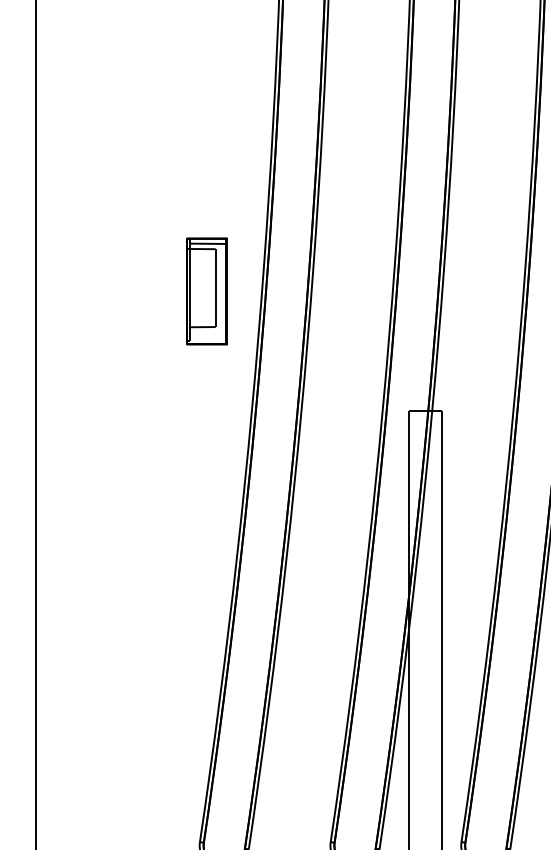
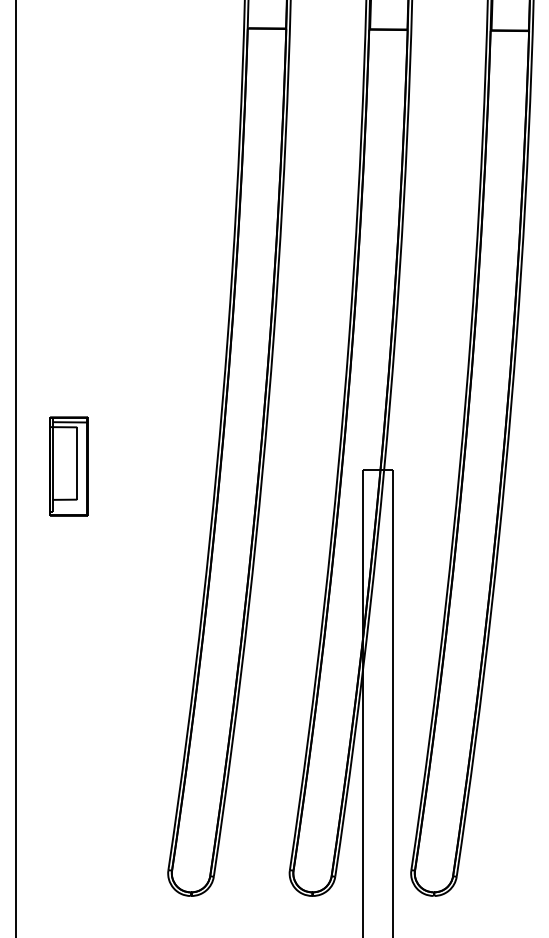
part: (206, 291) -> (68, 466), moved

